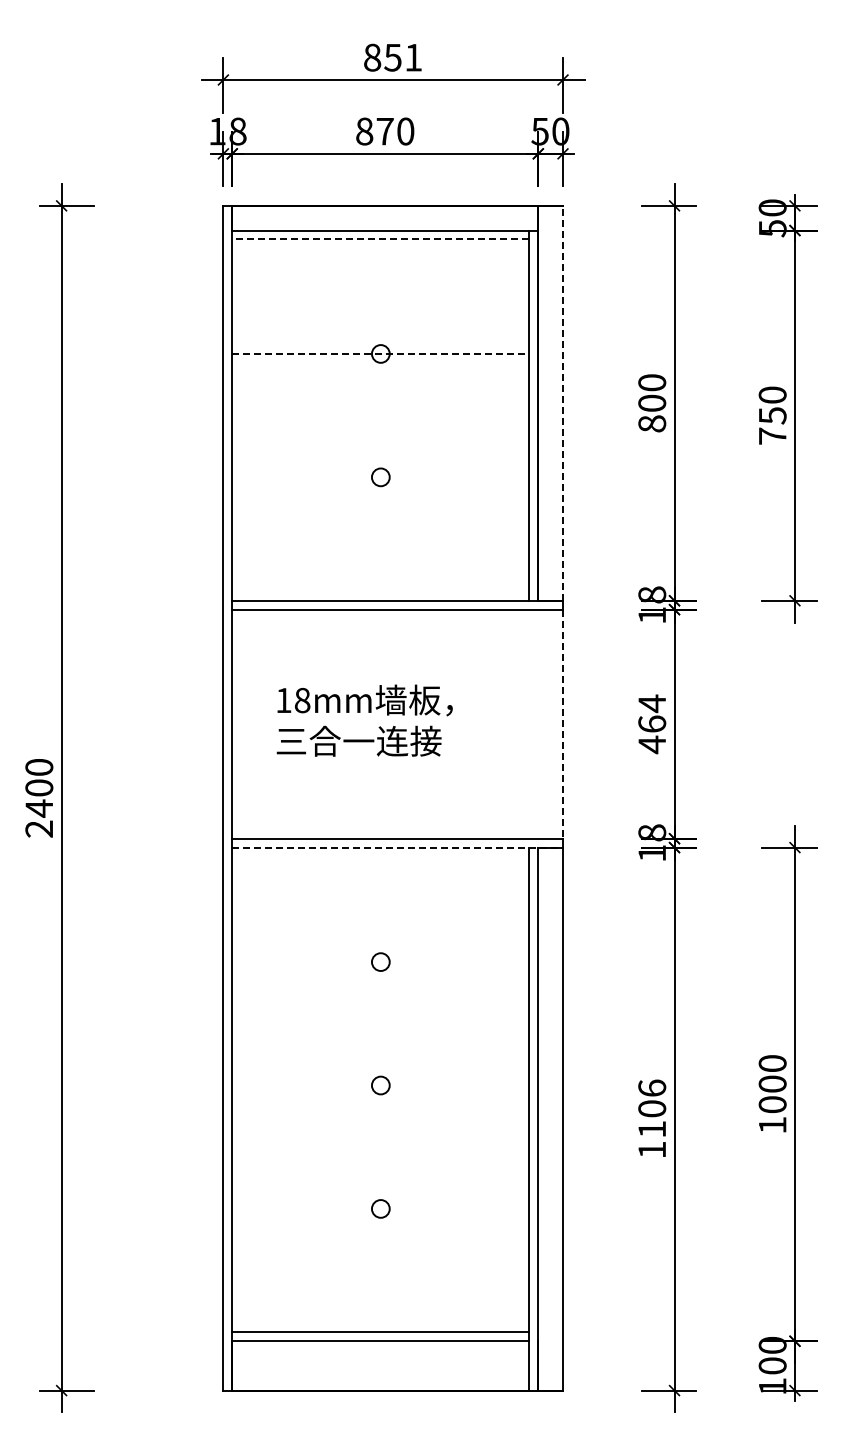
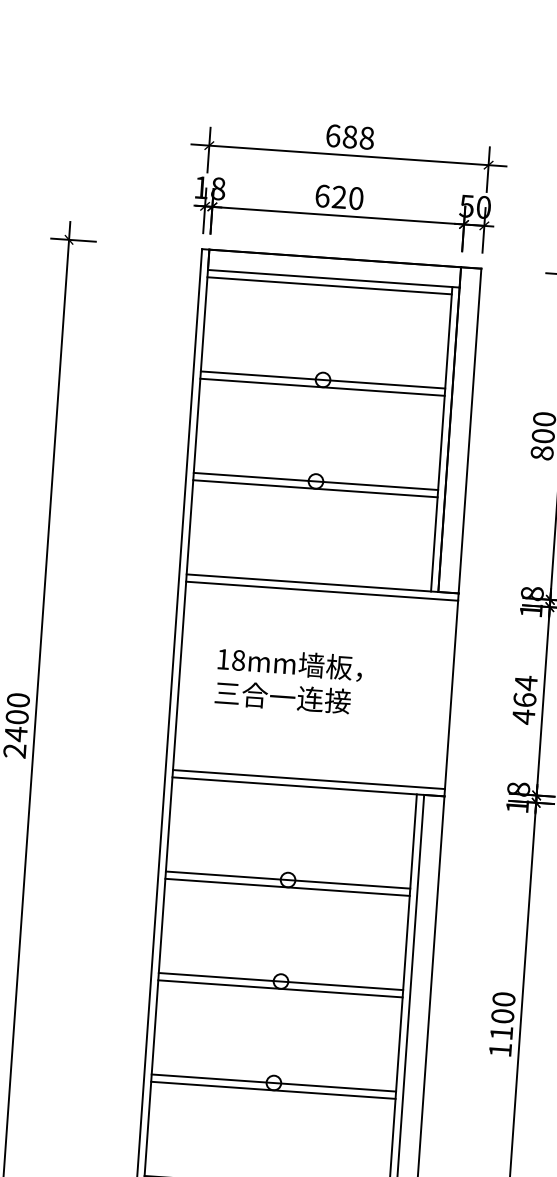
text: (393, 57) -> (350, 136), 851 -> 688
text: (374, 131) -> (330, 196), 870 -> 620
line: (380, 239) -> (329, 285), dashed -> solid
line: (380, 353) -> (322, 379), dashed -> solid
line: (380, 362) -> (322, 386), added
line: (563, 402) -> (470, 430), dashed -> solid
line: (380, 477) -> (315, 481), added
line: (380, 486) -> (315, 488), added
line: (563, 724) -> (451, 695), dashed -> solid
line: (398, 847) -> (309, 786), dashed -> solid
line: (380, 962) -> (287, 880), added
line: (380, 971) -> (287, 887), added
line: (380, 1085) -> (280, 981), added
text: (652, 1087) -> (504, 998), 1106 -> 1100
line: (380, 1094) -> (280, 988), added
line: (380, 1208) -> (273, 1082), added
line: (380, 1217) -> (273, 1090), added

